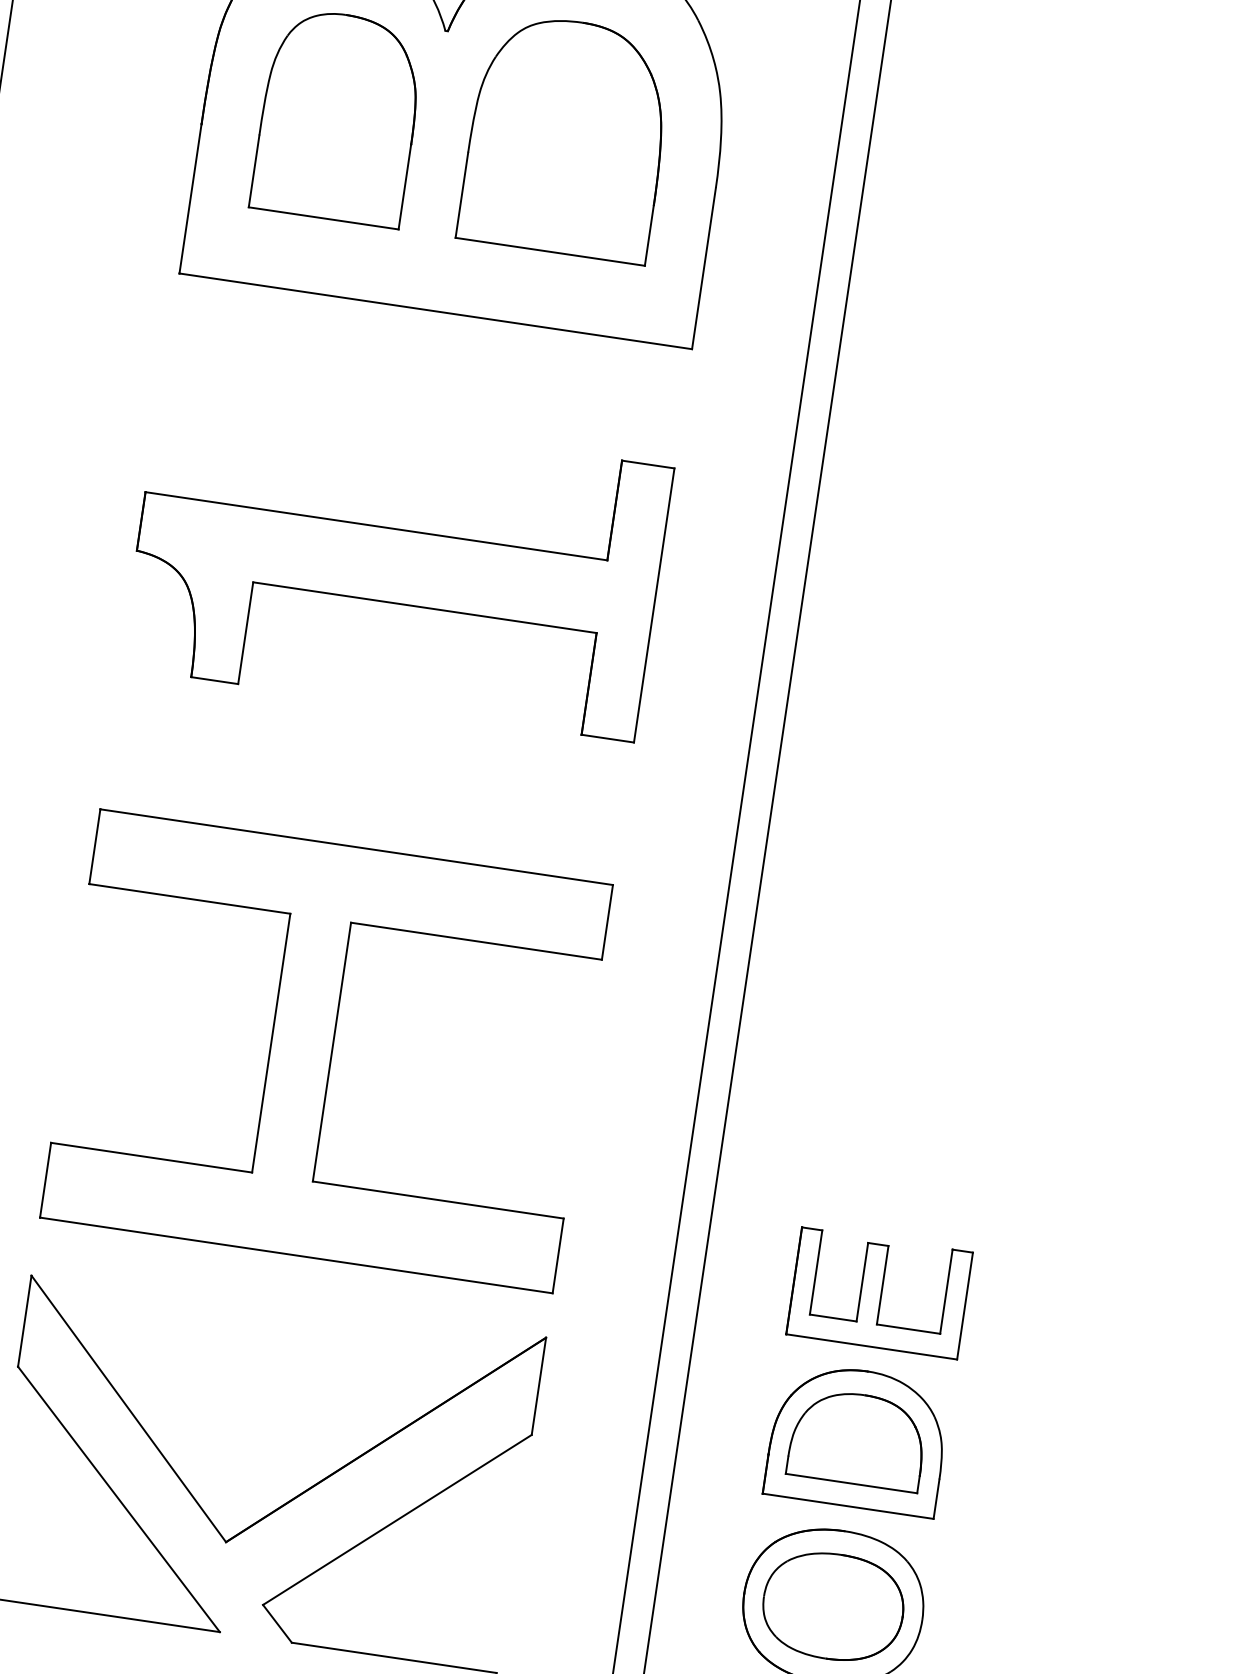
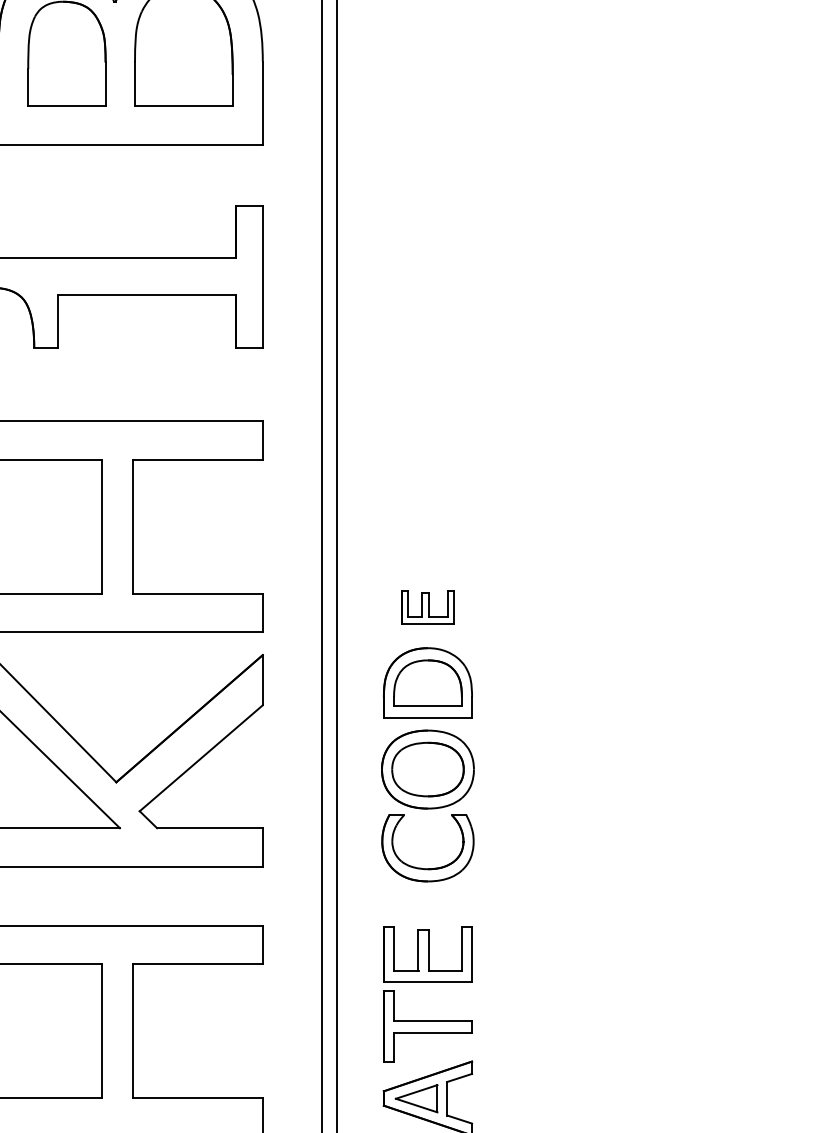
part: (878, 1292) -> (427, 607), size x0.6

